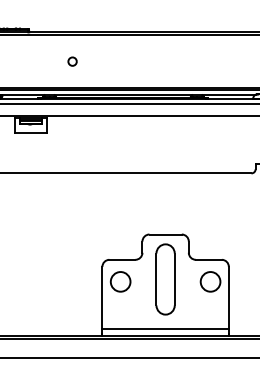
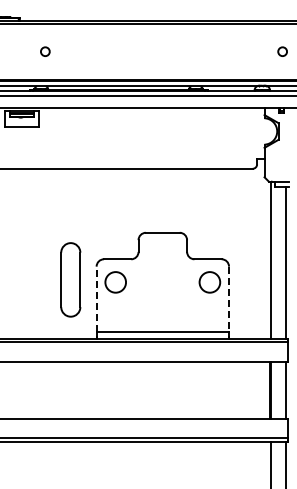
circle: (72, 61) -> (45, 51), moved
part: (165, 279) -> (70, 279), moved
line: (102, 298) -> (96, 299), solid -> dashed
line: (229, 298) -> (229, 299), solid -> dashed

